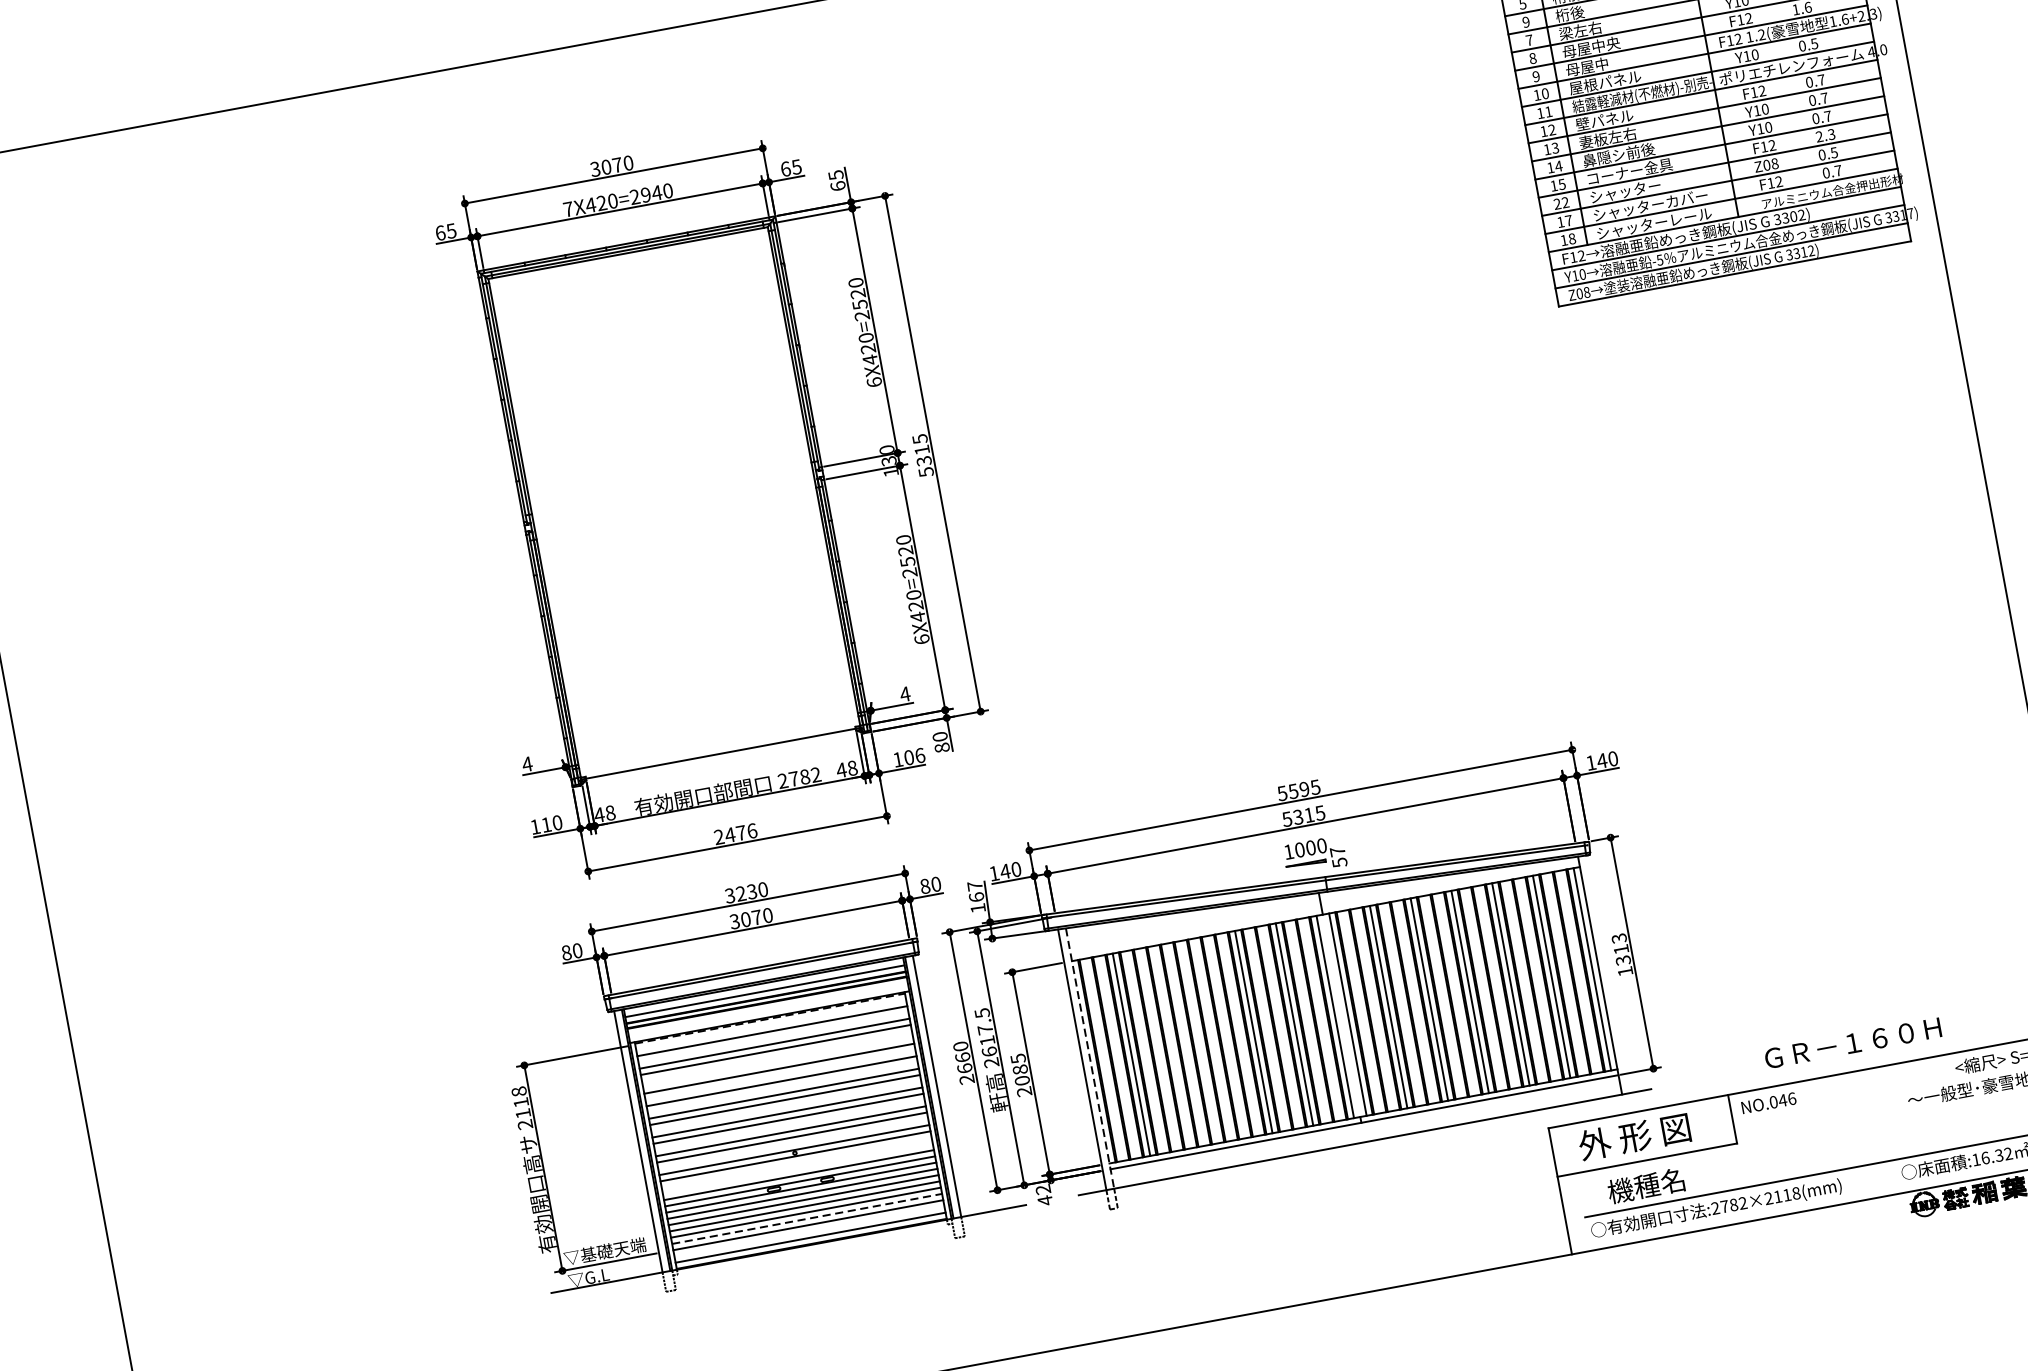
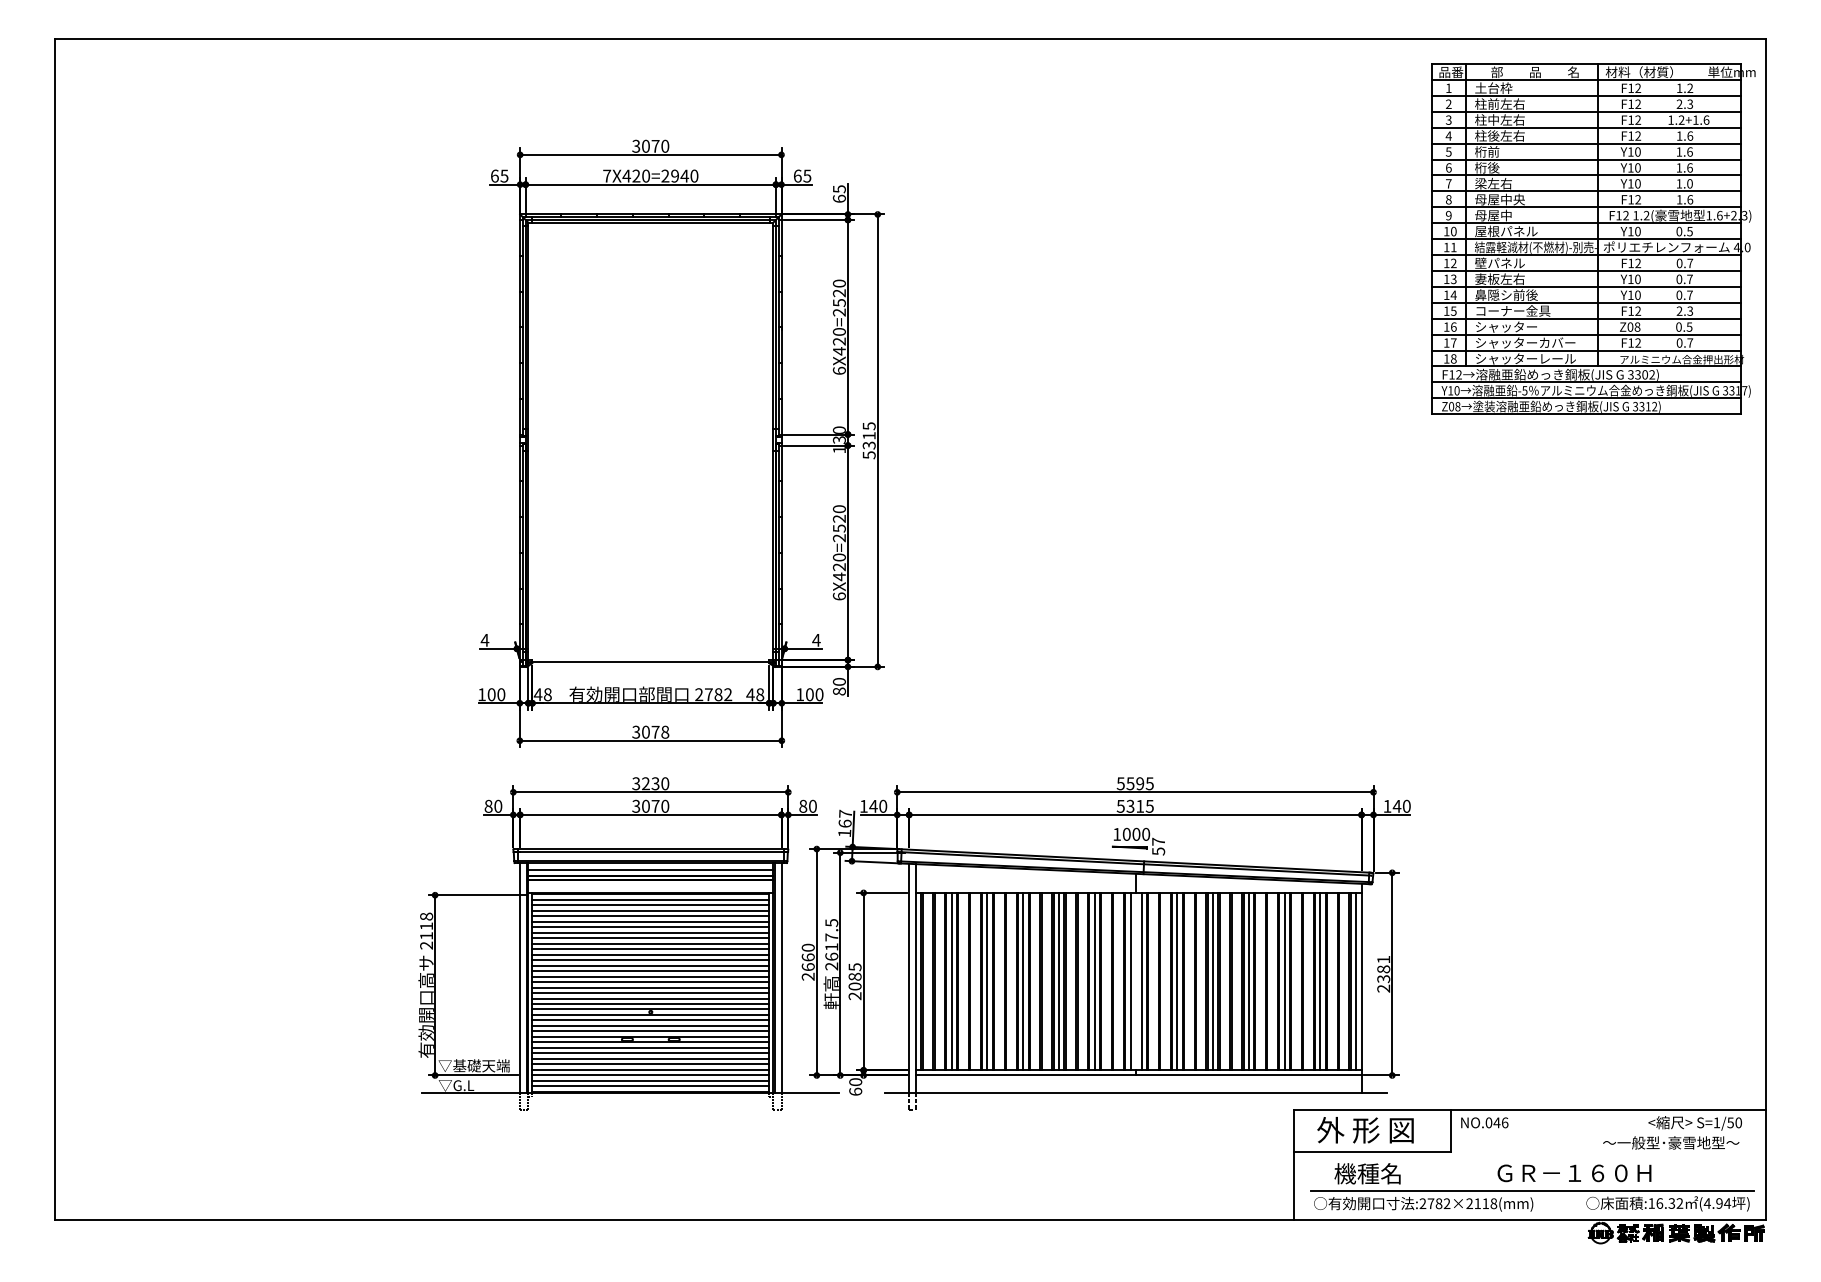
text: (1525, 21) -> (1448, 167), 9 -> 6
text: (1560, 202) -> (1449, 326), 22 -> 16
text: (920, 755) -> (819, 694), 106 -> 100
text: (546, 824) -> (491, 694), 110 -> 100
text: (735, 833) -> (650, 731), 2476 -> 3078
text: (1621, 954) -> (1383, 973), 1313 -> 2381
line: (770, 1018) -> (651, 894), dashed -> solid
line: (770, 1024) -> (650, 899), added
line: (773, 1037) -> (650, 910), added
line: (1213, 1039) -> (1023, 981), added
text: (1853, 1043) -> (1574, 1173), moved
line: (1172, 1047) -> (987, 981), added
line: (776, 1056) -> (650, 927), added
line: (1089, 1058) -> (915, 978), dashed -> solid
line: (777, 1062) -> (650, 932), added
line: (780, 1074) -> (650, 943), added
line: (782, 1087) -> (650, 954), added
line: (785, 1106) -> (650, 971), added
line: (789, 1125) -> (650, 987), added
line: (792, 1143) -> (650, 1003), added
line: (796, 1162) -> (650, 1020), added
line: (797, 1168) -> (650, 1025), added
text: (1044, 1195) -> (855, 1087), 42 -> 60
line: (807, 1218) -> (651, 1069), dashed -> solid
line: (809, 1231) -> (650, 1080), added

